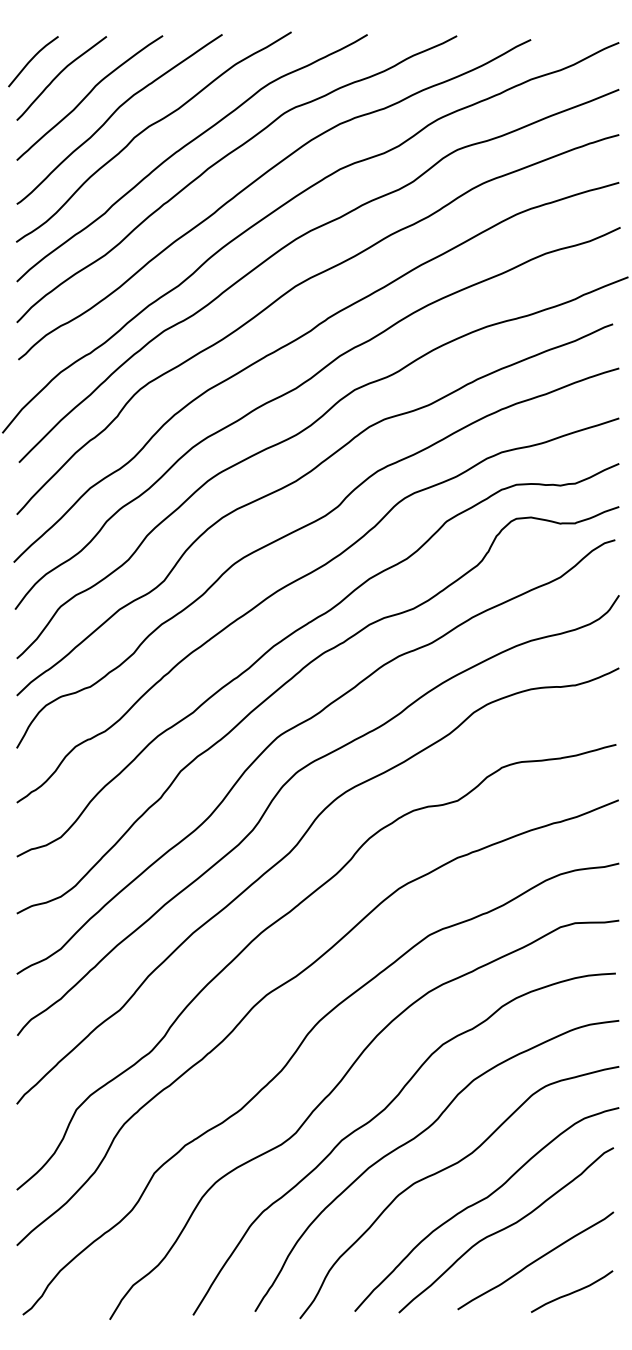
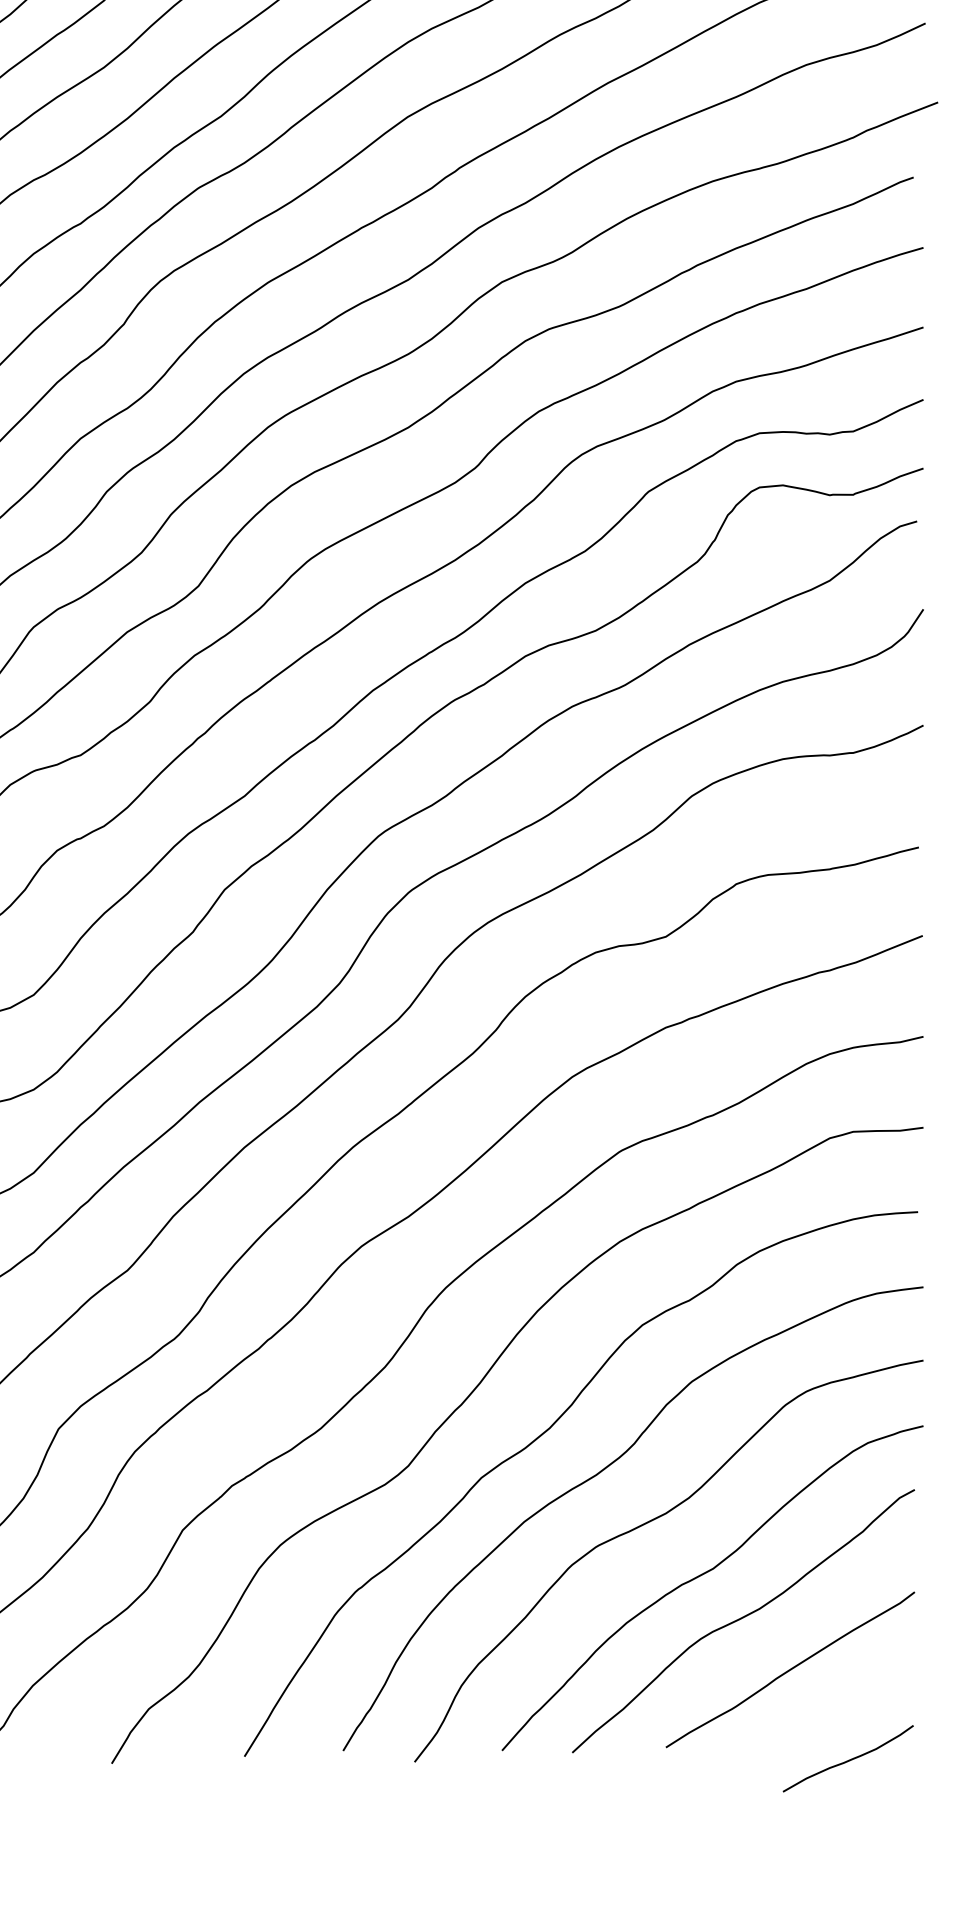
curve: (572, 1291) -> (848, 1758), moved

